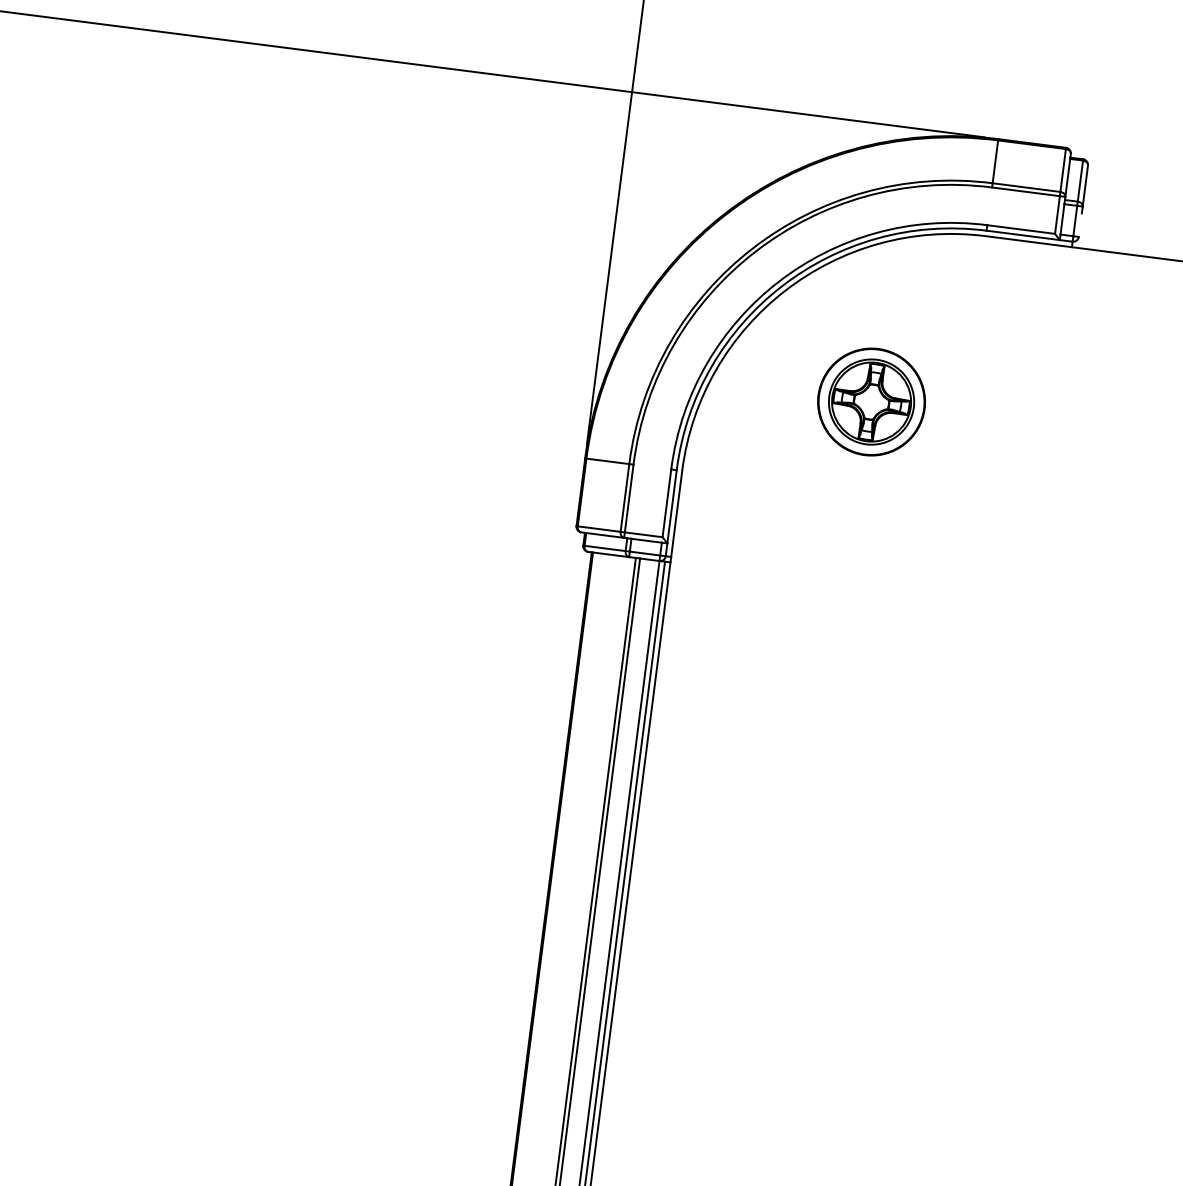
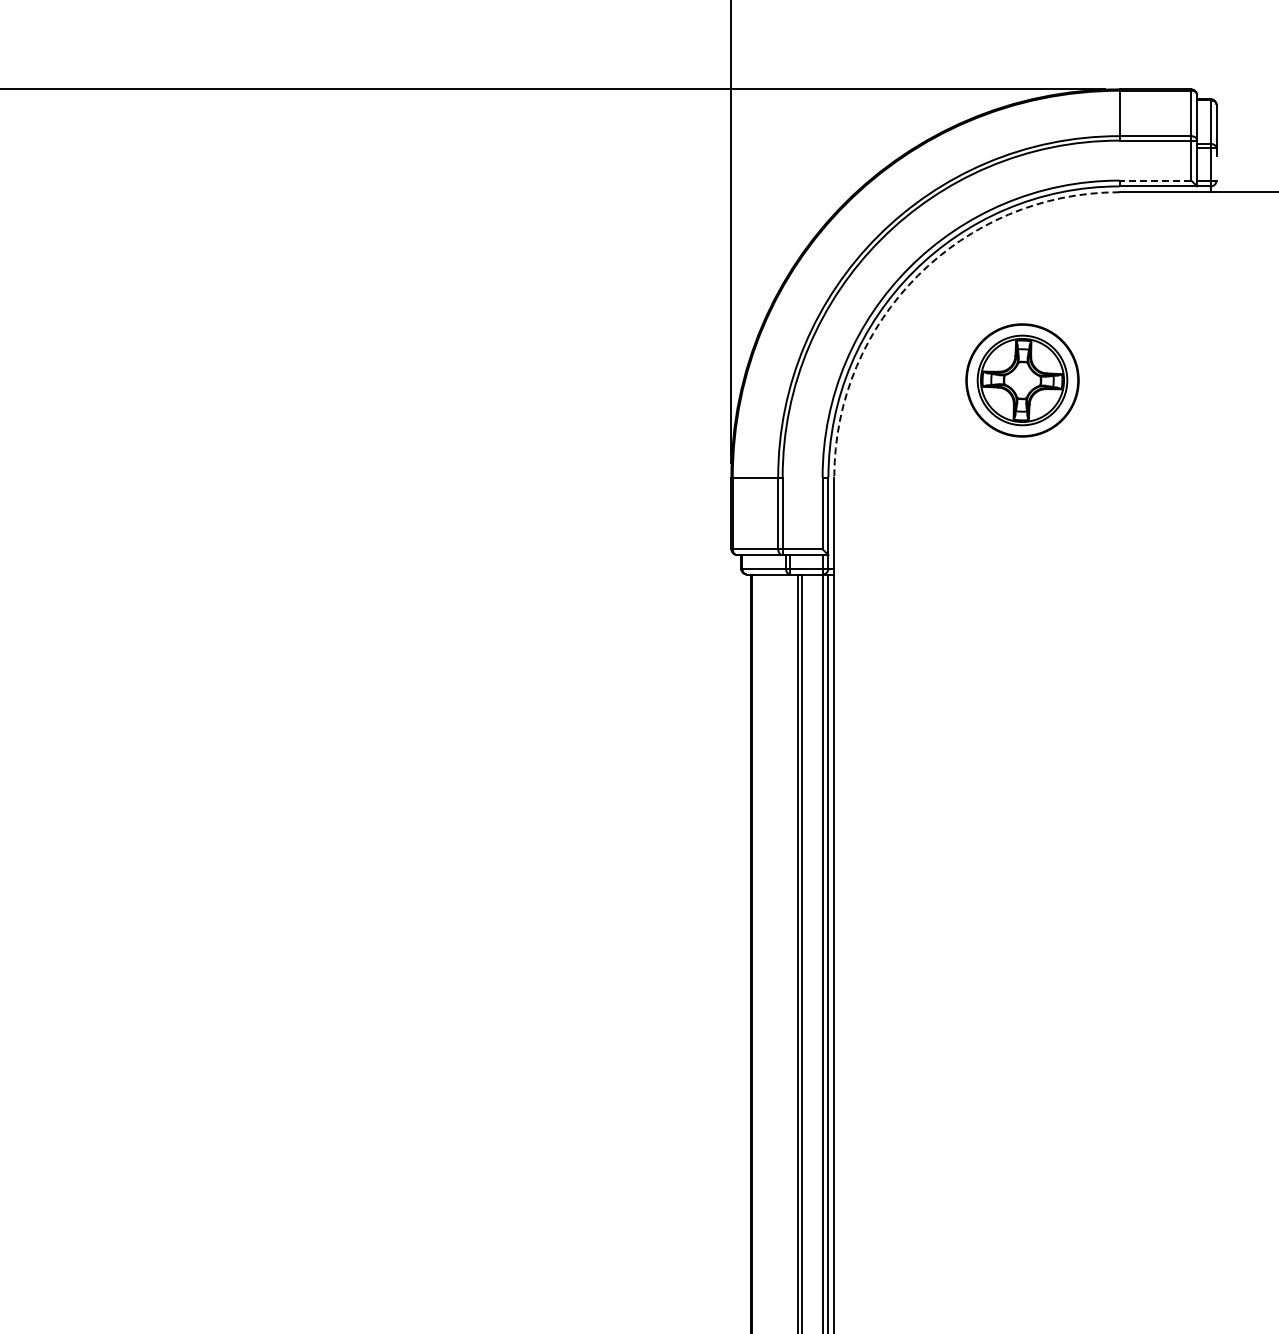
line: (1021, 229) -> (1155, 180), solid -> dashed
arc: (785, 290) -> (917, 275), solid -> dashed

